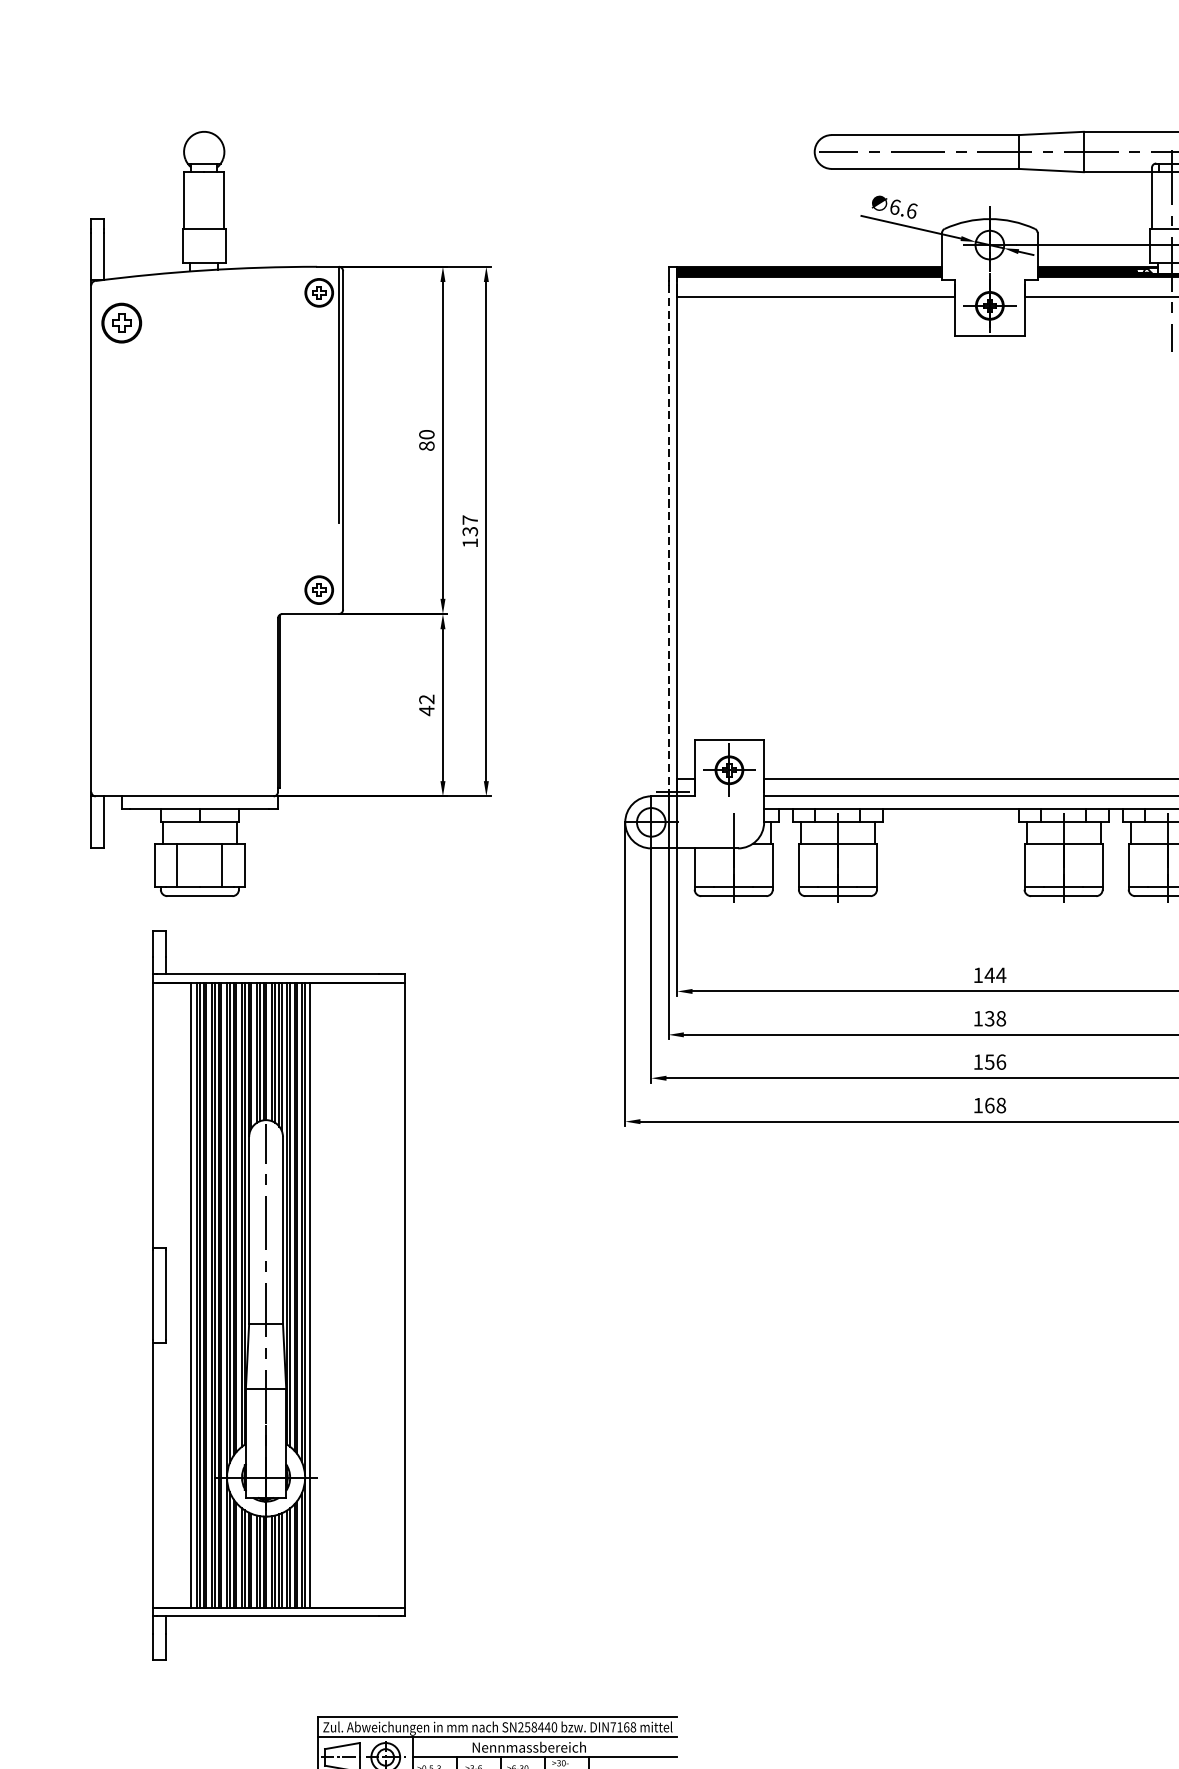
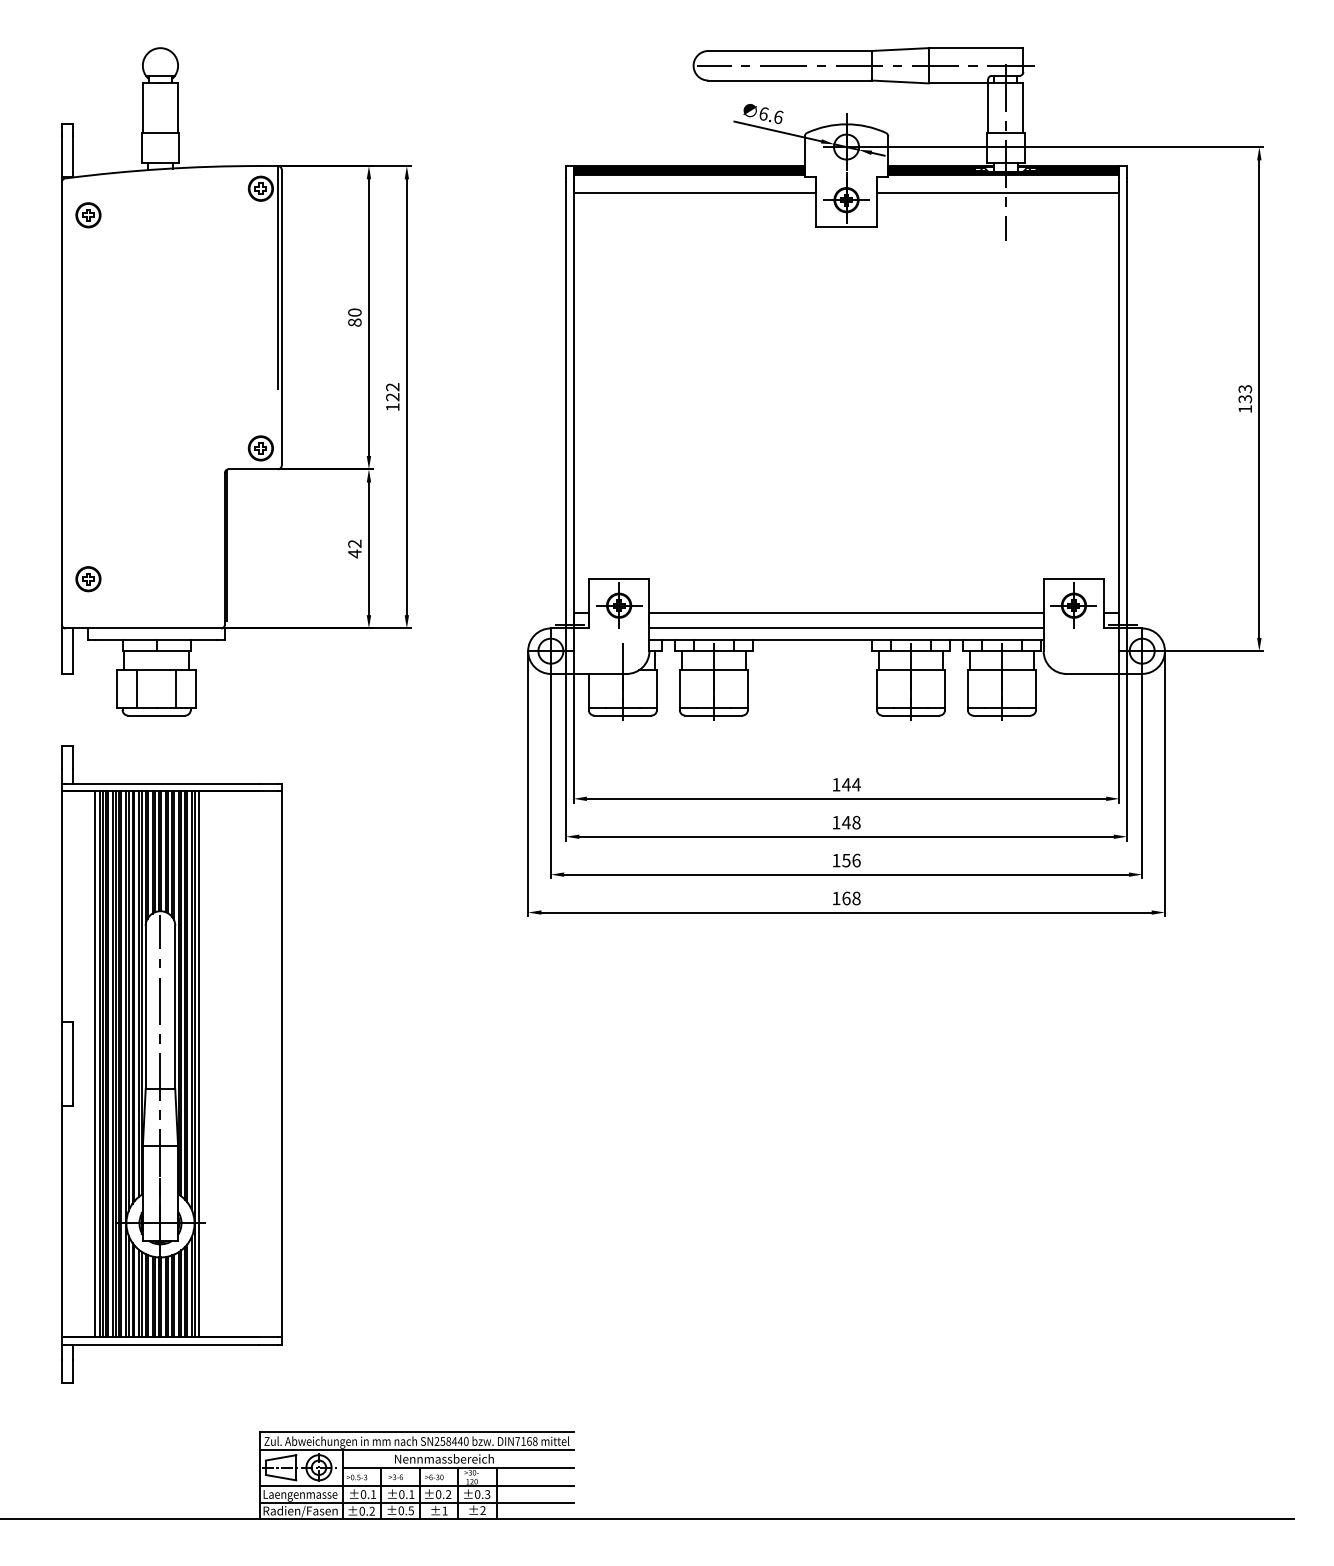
part: (121, 323) -> (88, 215), size x0.71
text: (469, 526) -> (392, 392), 137 -> 122
line: (669, 538) -> (566, 403), dashed -> solid
part: (121, 740) -> (88, 579), added
text: (989, 1018) -> (846, 822), 138 -> 148
part: (278, 1295) -> (171, 1064), moved

